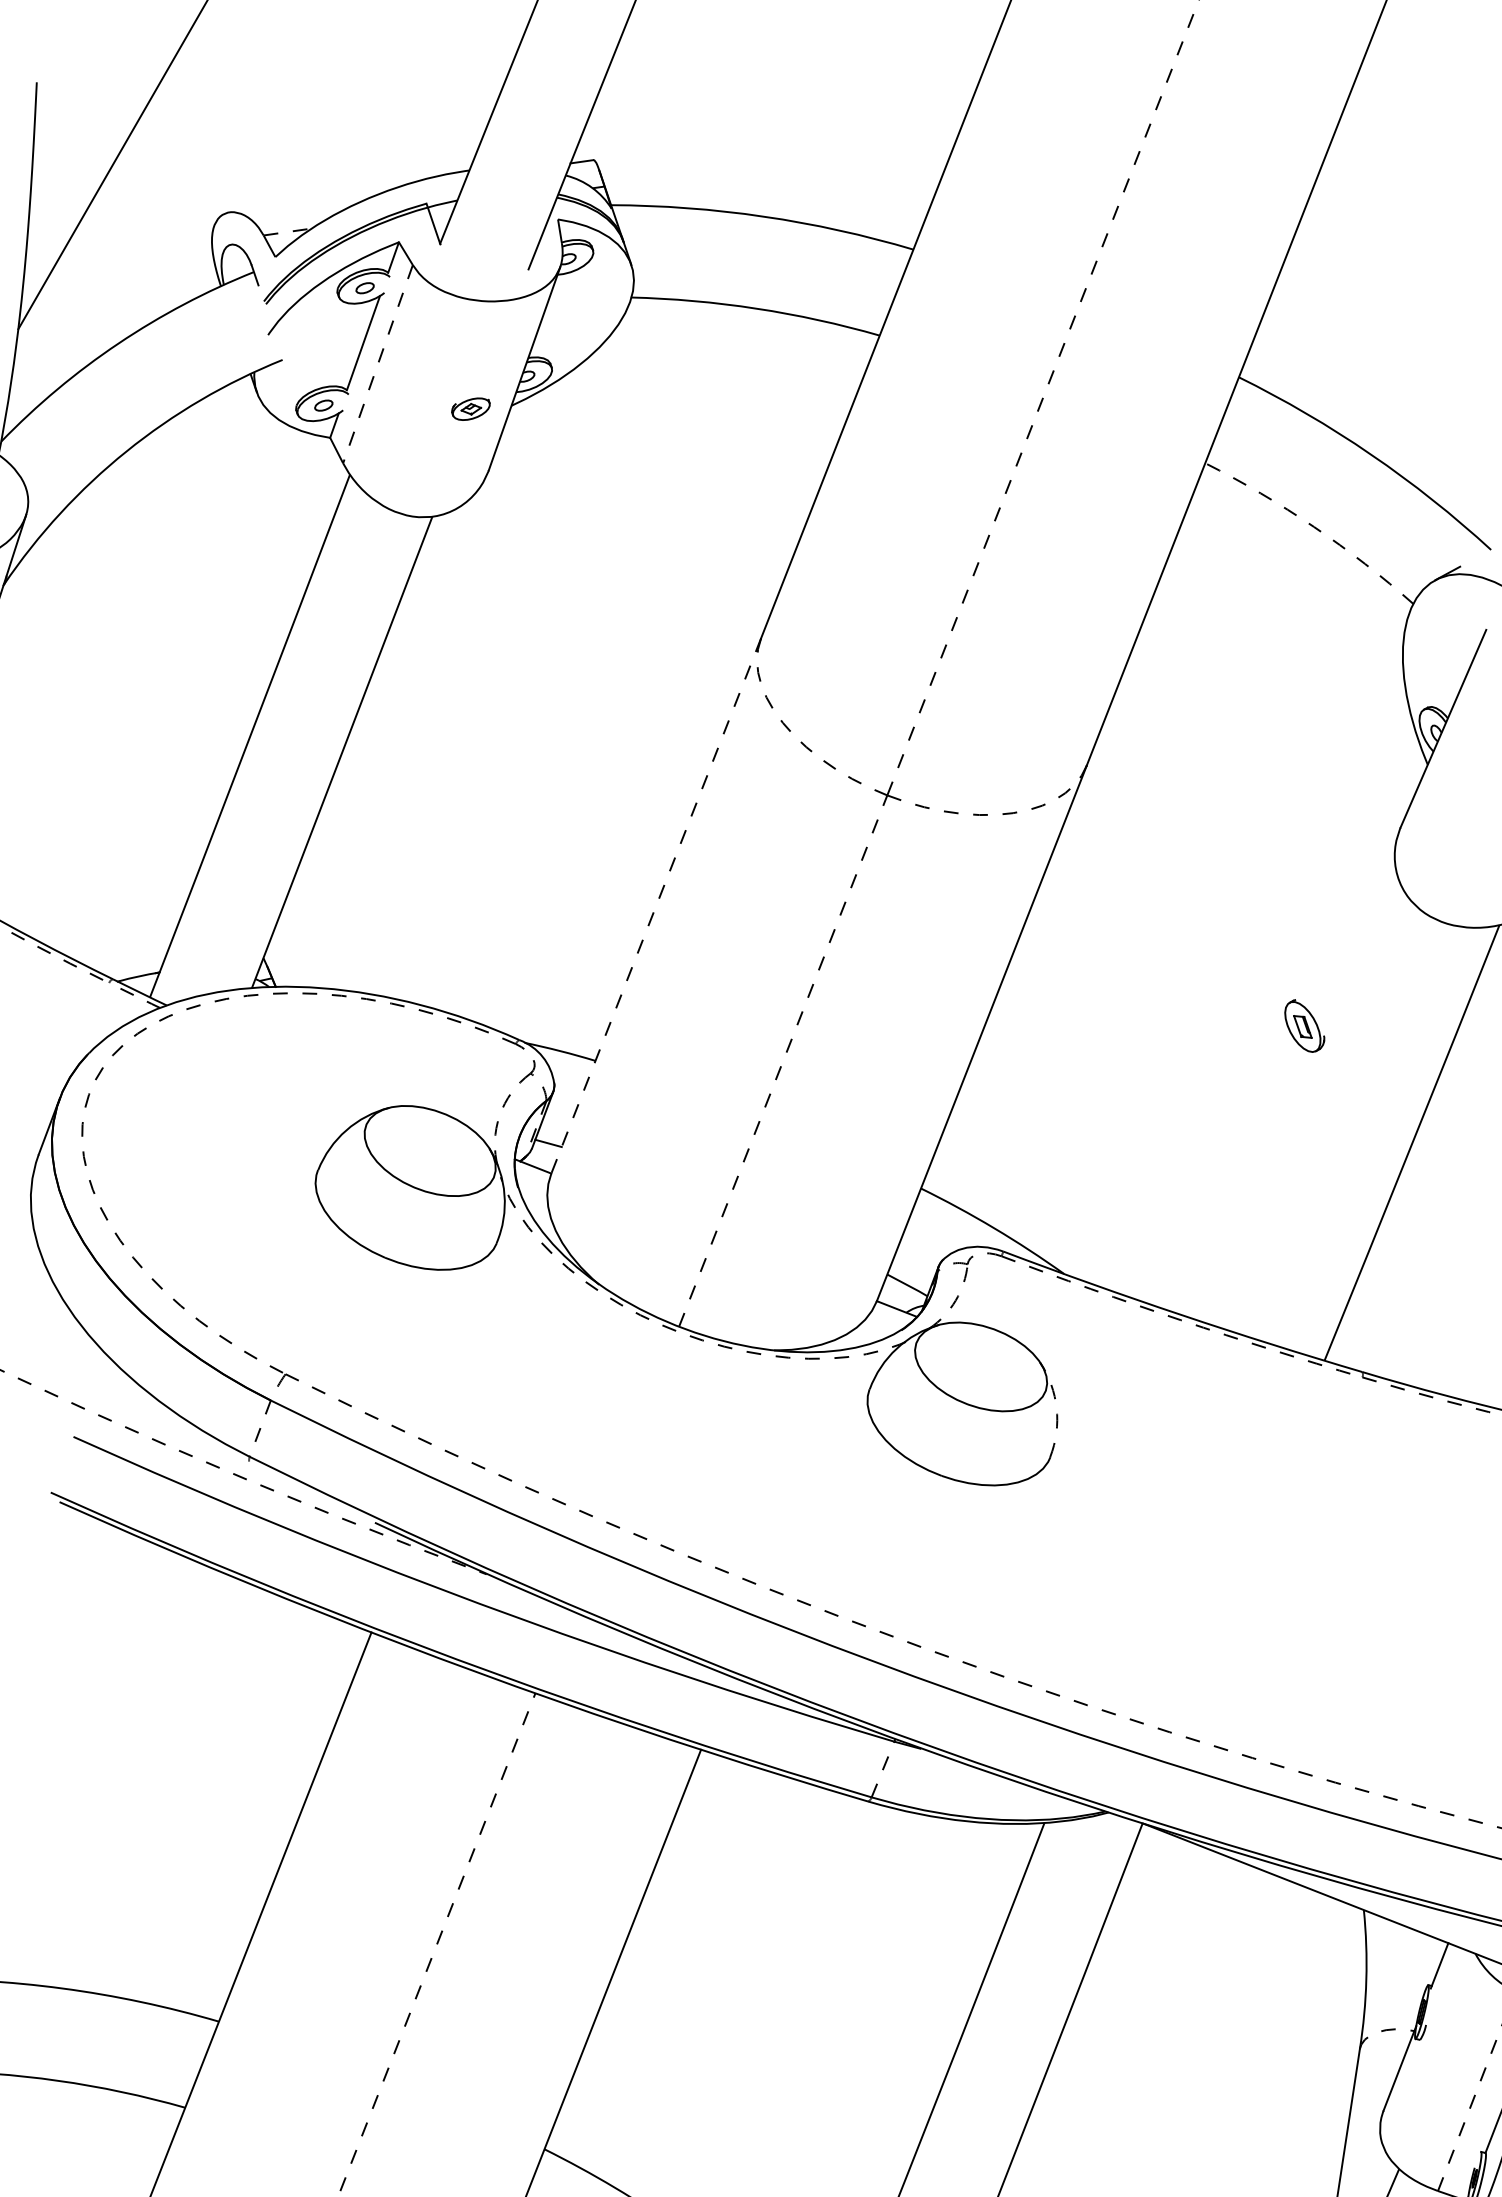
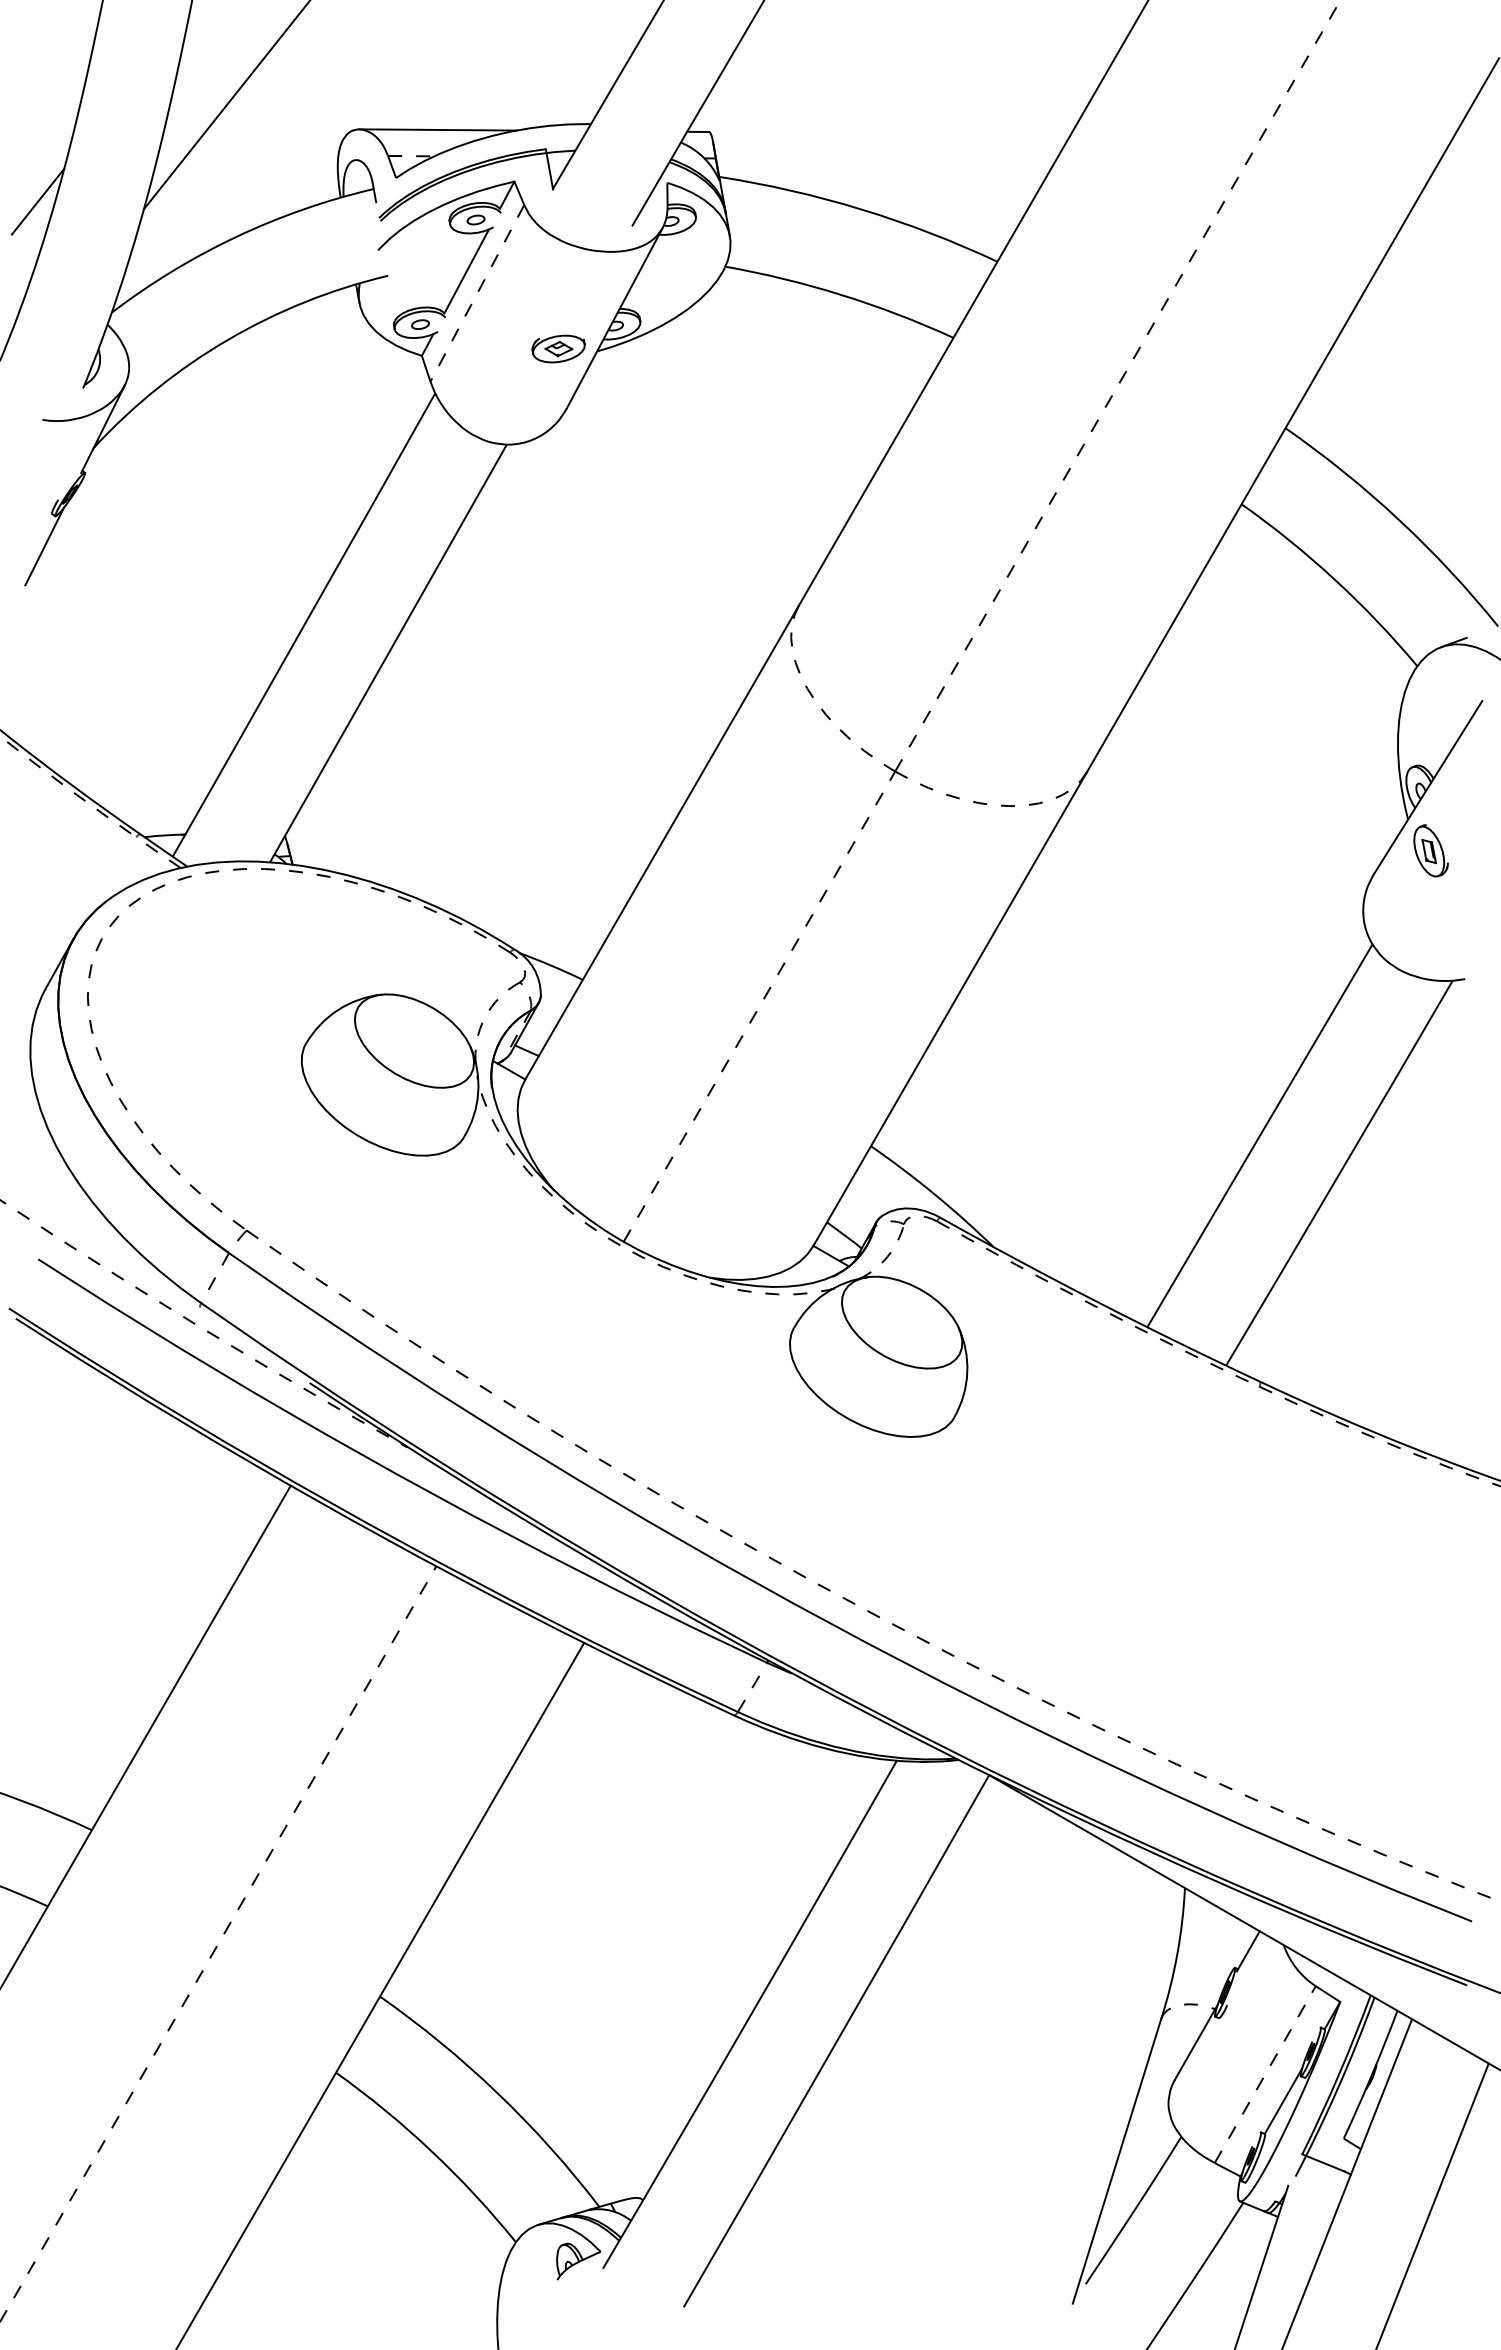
line: (310, 200) -> (437, 129), added
part: (470, 408) -> (558, 348), size x1.43
arc: (1313, 526) -> (1334, 579), dashed -> solid
line: (656, 905) -> (662, 842), dashed -> solid
part: (1304, 1025) -> (1430, 850), moved
line: (1323, 1116) -> (1259, 1135), added
arc: (1056, 1408) -> (967, 1372), dashed -> solid

